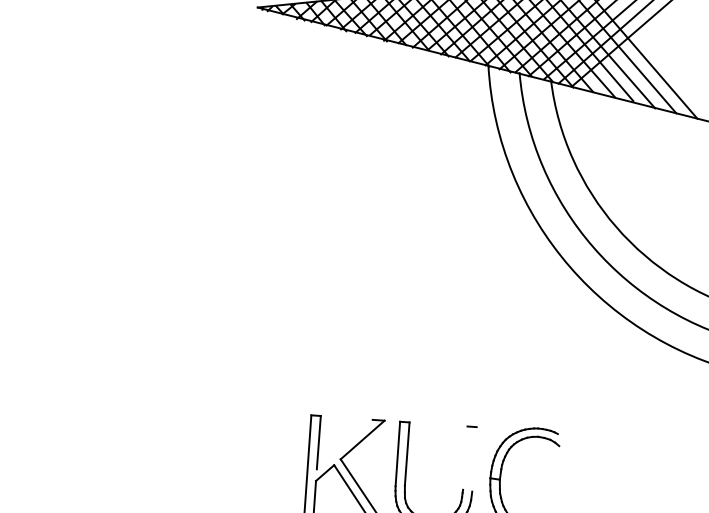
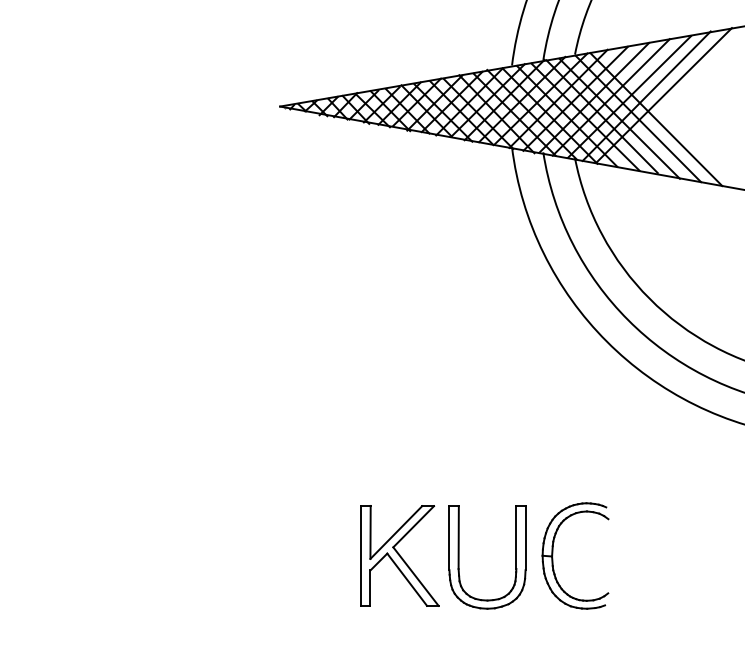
line: (344, 444) -> (396, 532), added
line: (465, 458) -> (516, 537), added
line: (474, 459) -> (525, 538), added

